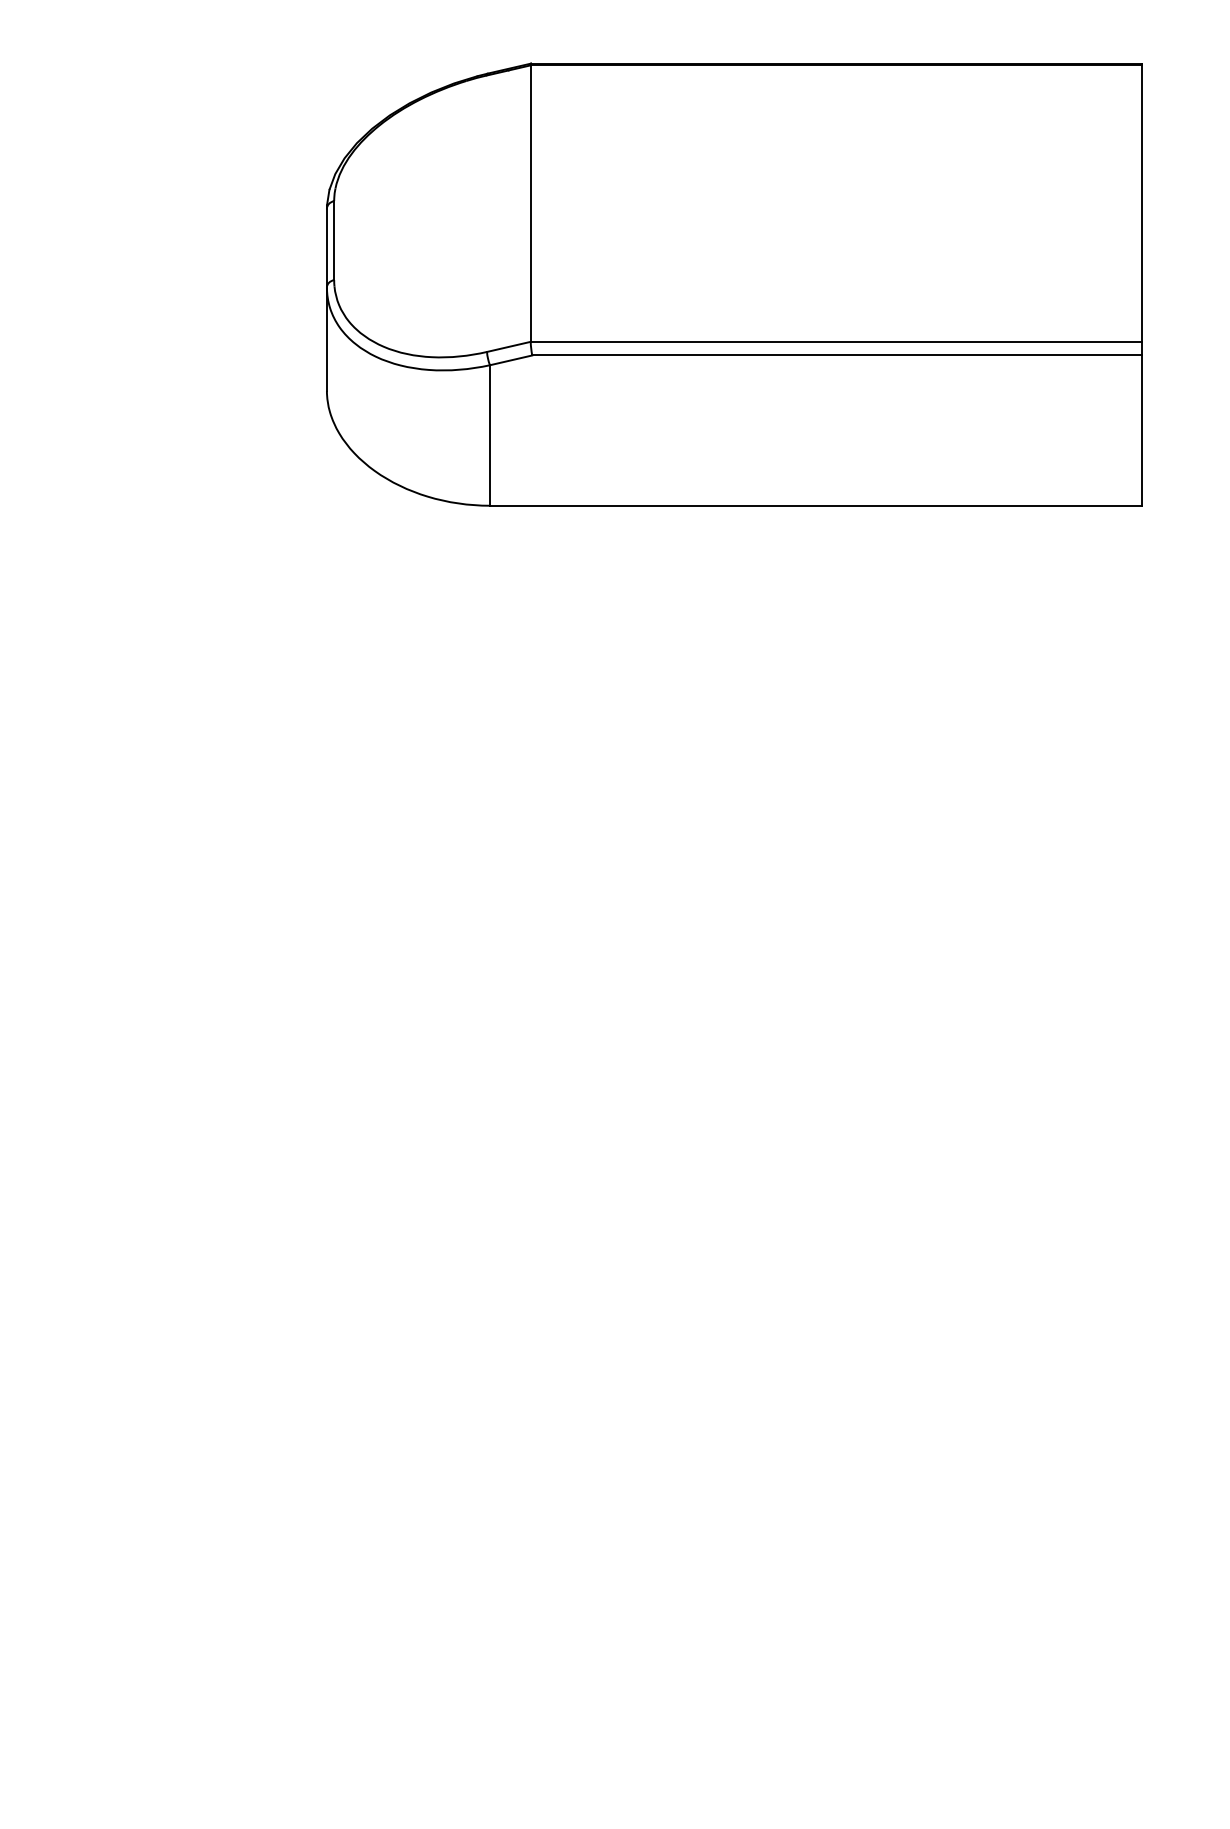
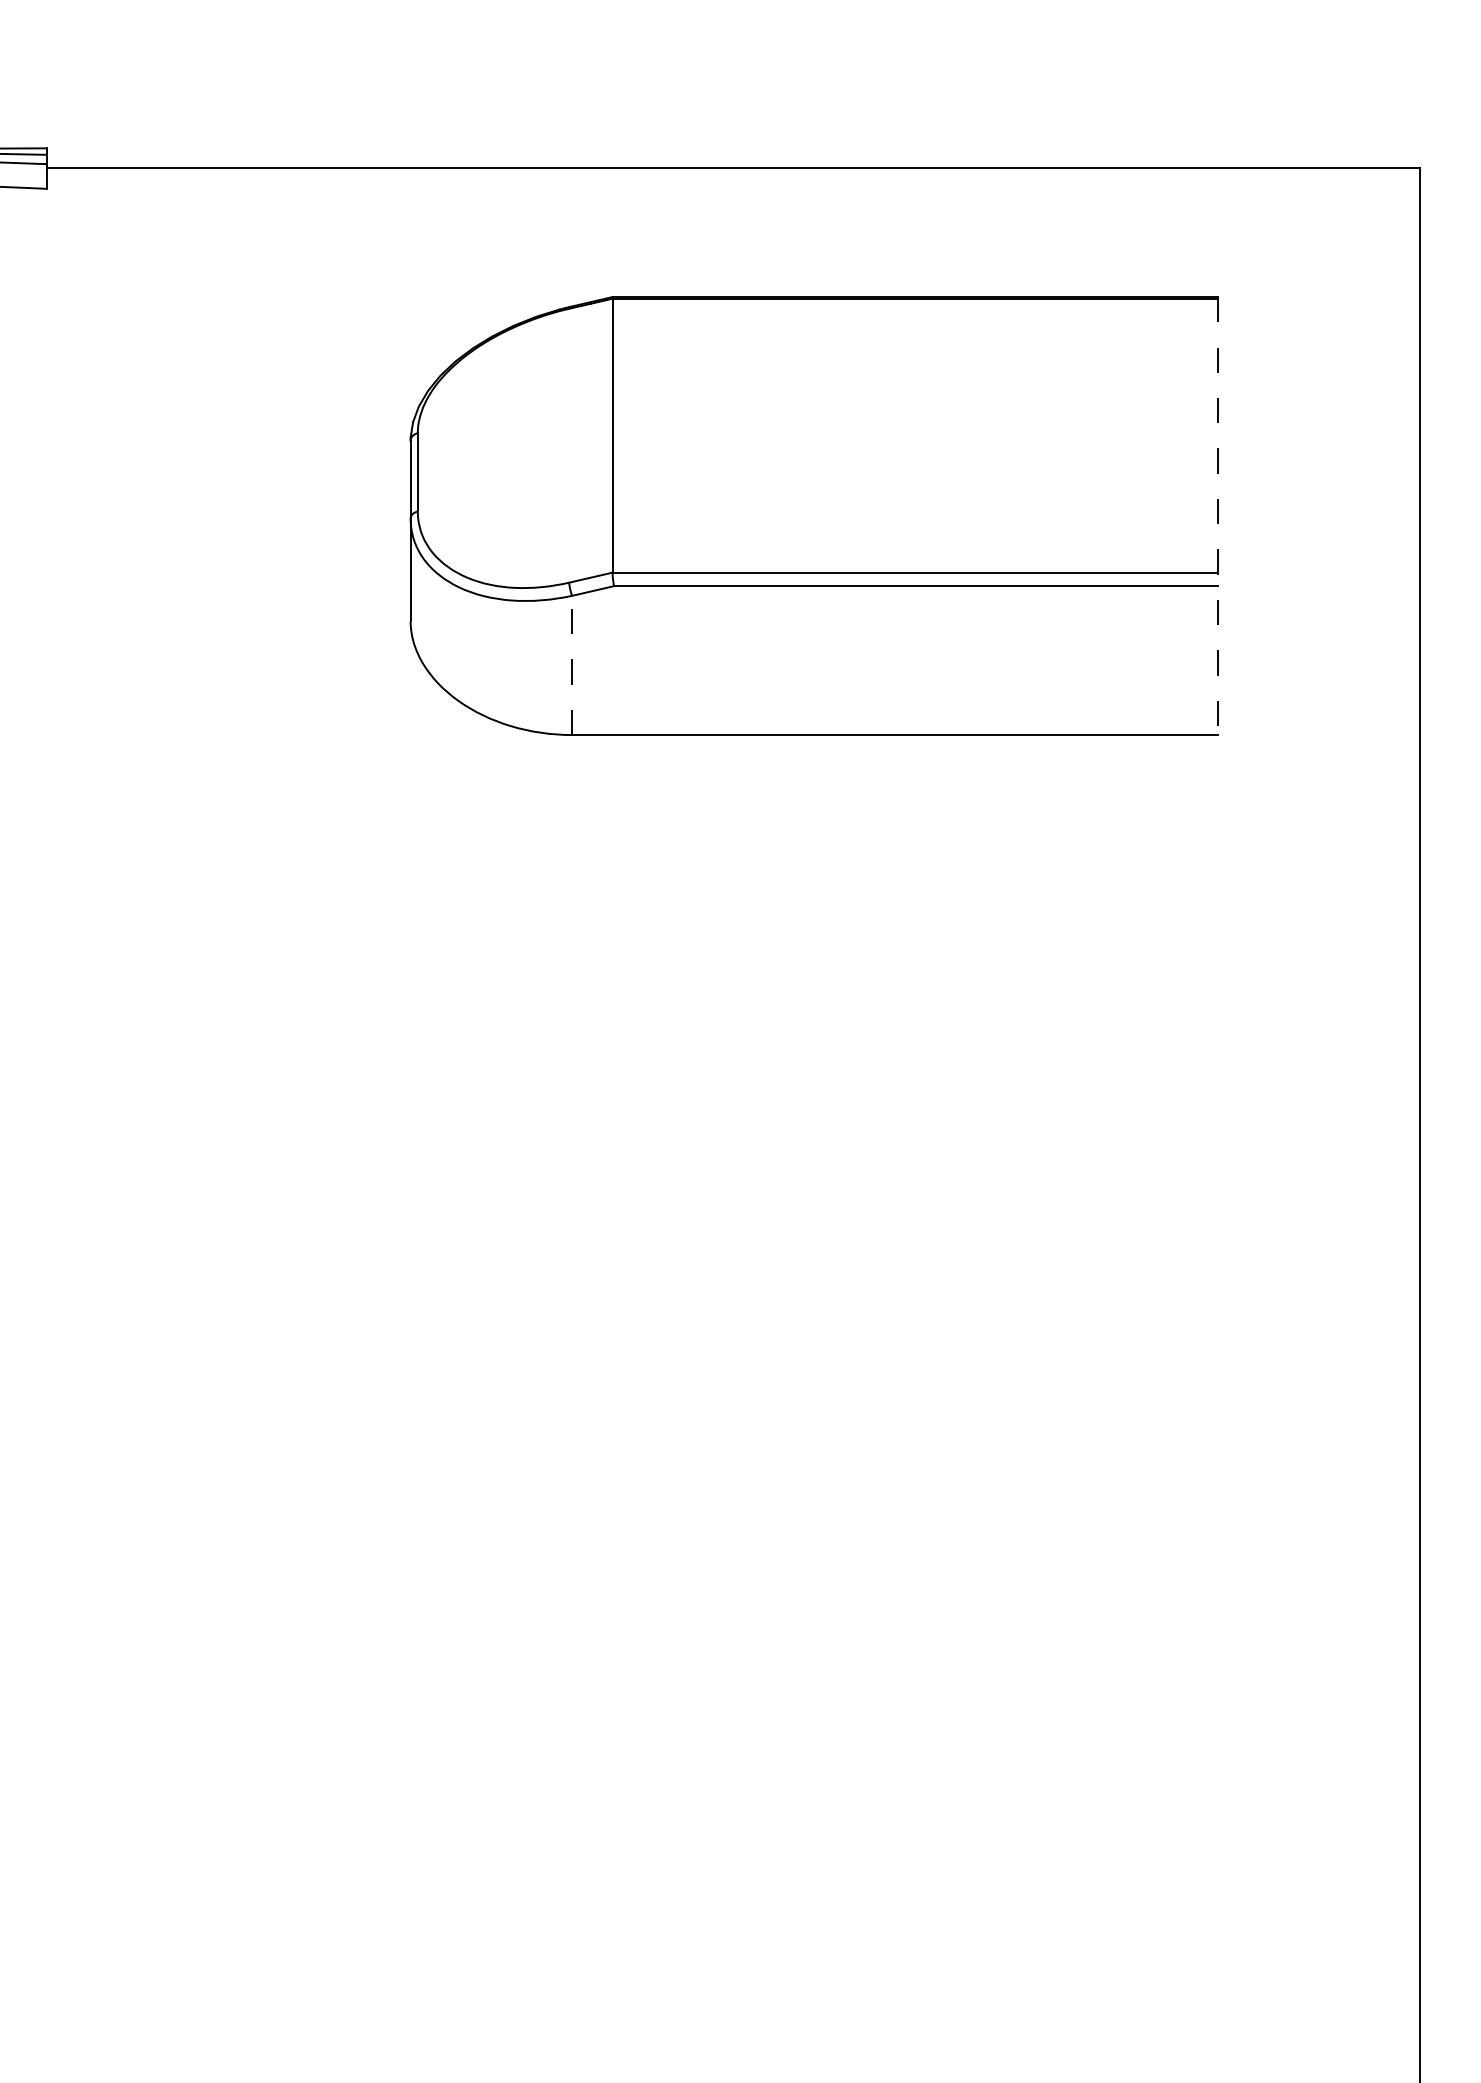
line: (1142, 285) -> (1218, 516), solid -> dashed
line: (490, 435) -> (572, 665), solid -> dashed

